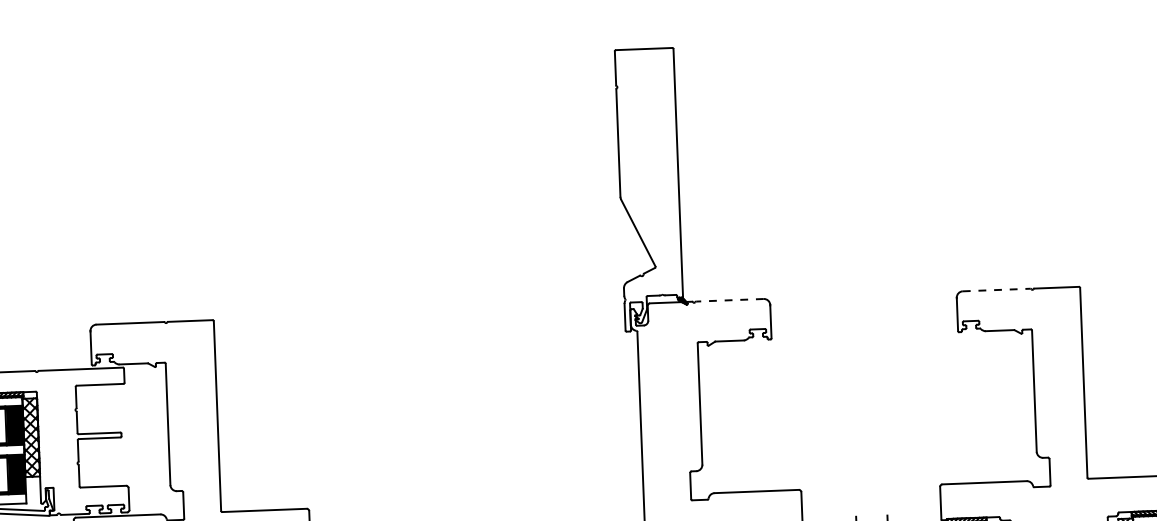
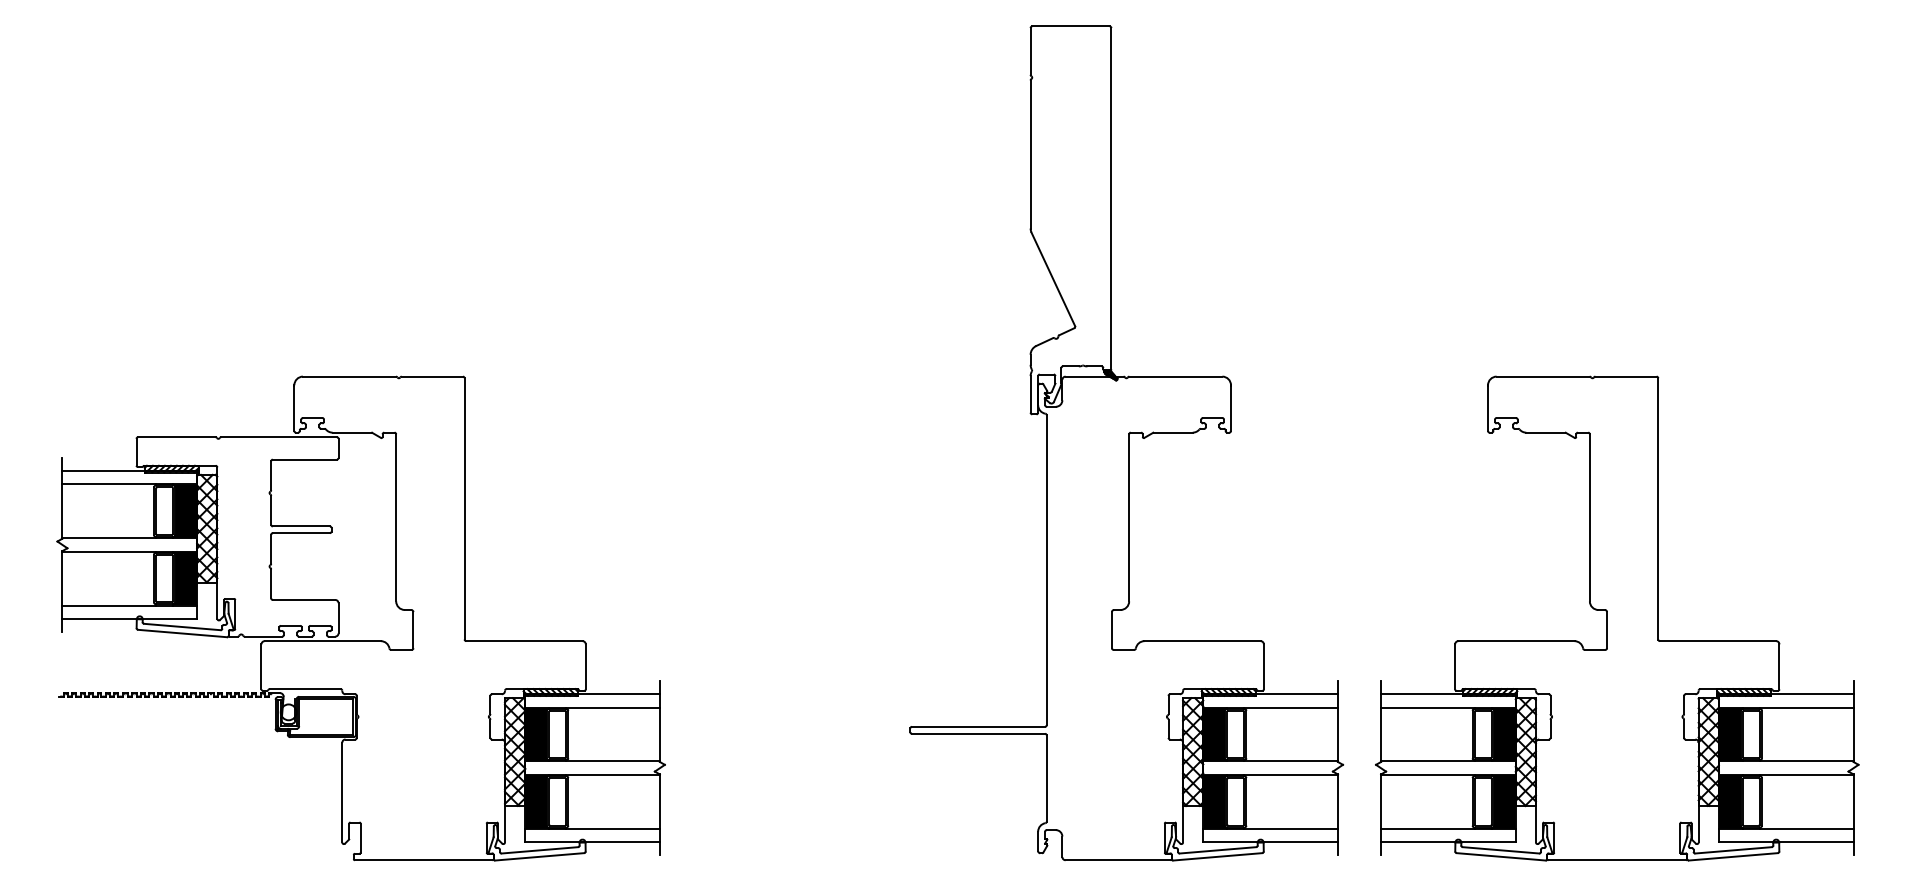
line: (996, 289) -> (1543, 376), dashed -> solid
line: (729, 300) -> (1175, 376), dashed -> solid

